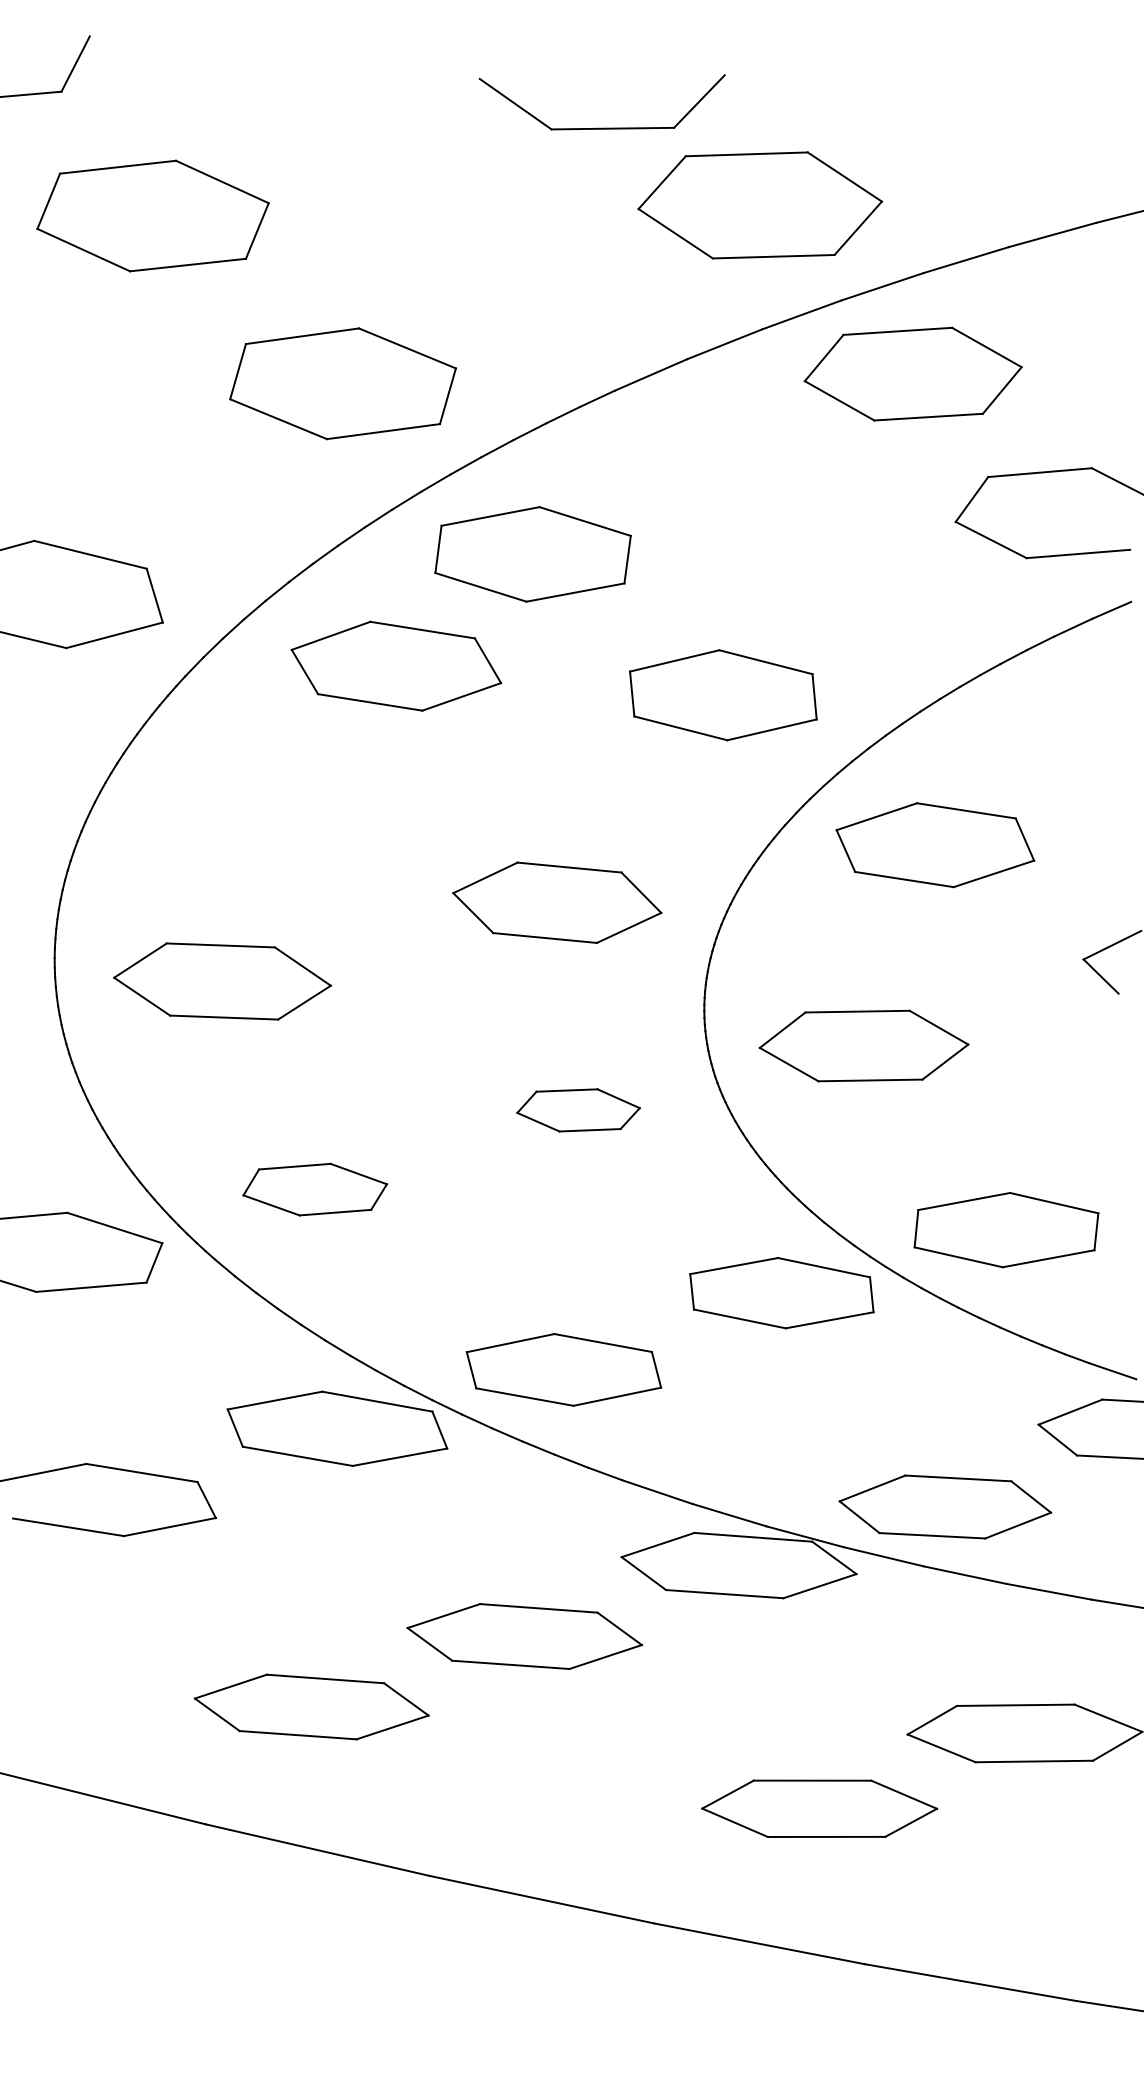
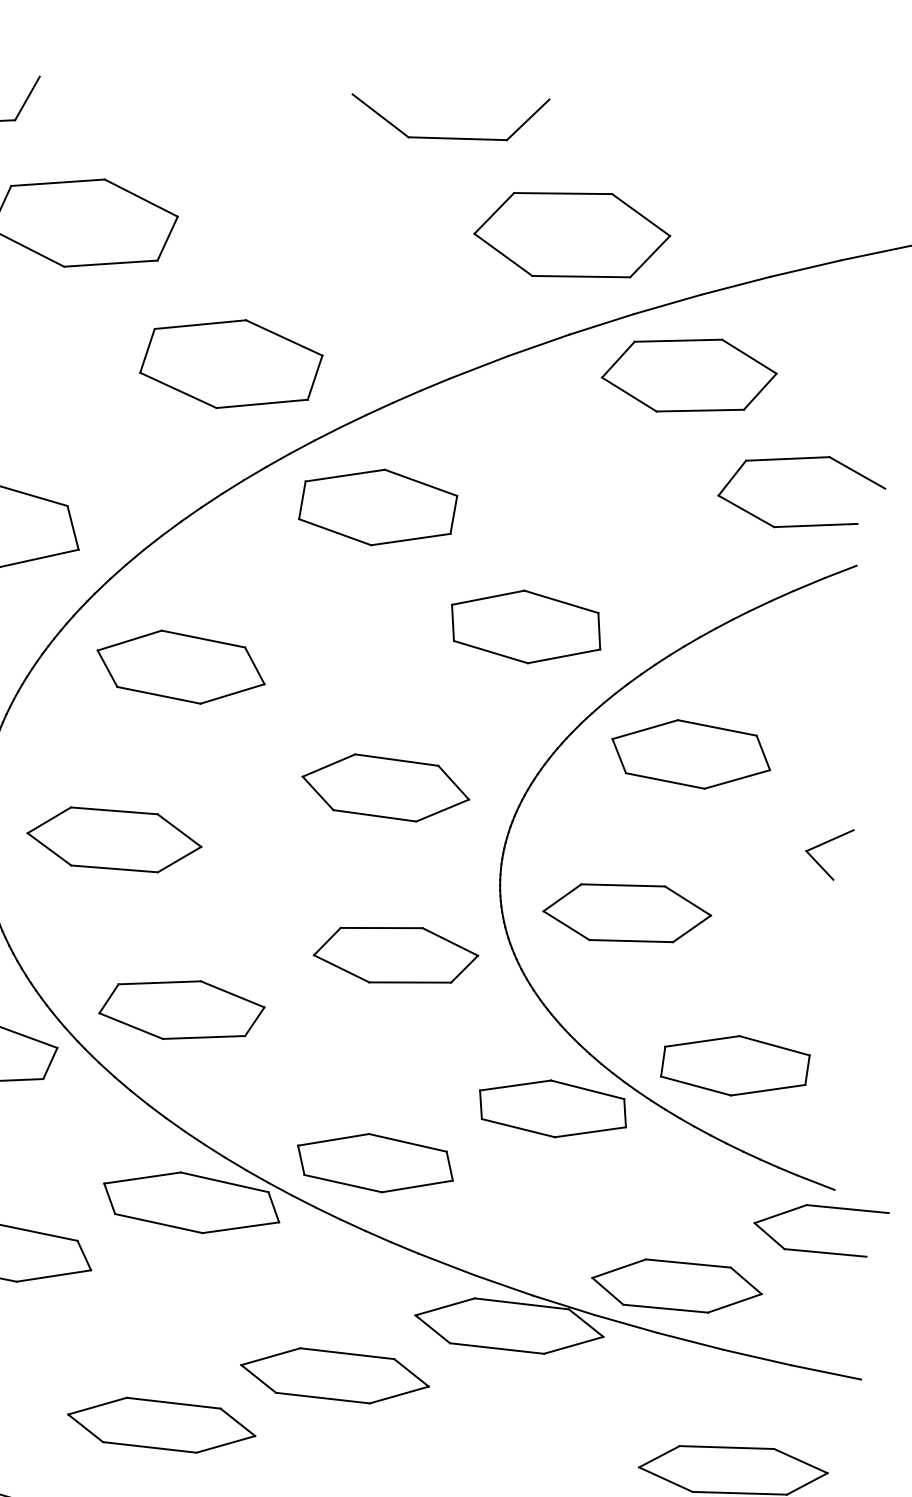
part: (601, 127) -> (448, 137), moved
part: (396, 665) -> (181, 666), moved
part: (578, 1110) -> (395, 955), size x1.67
part: (314, 1189) -> (181, 1009), size x1.43

